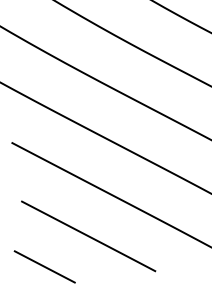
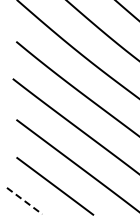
line: (44, 267) -> (24, 201), solid -> dashed

